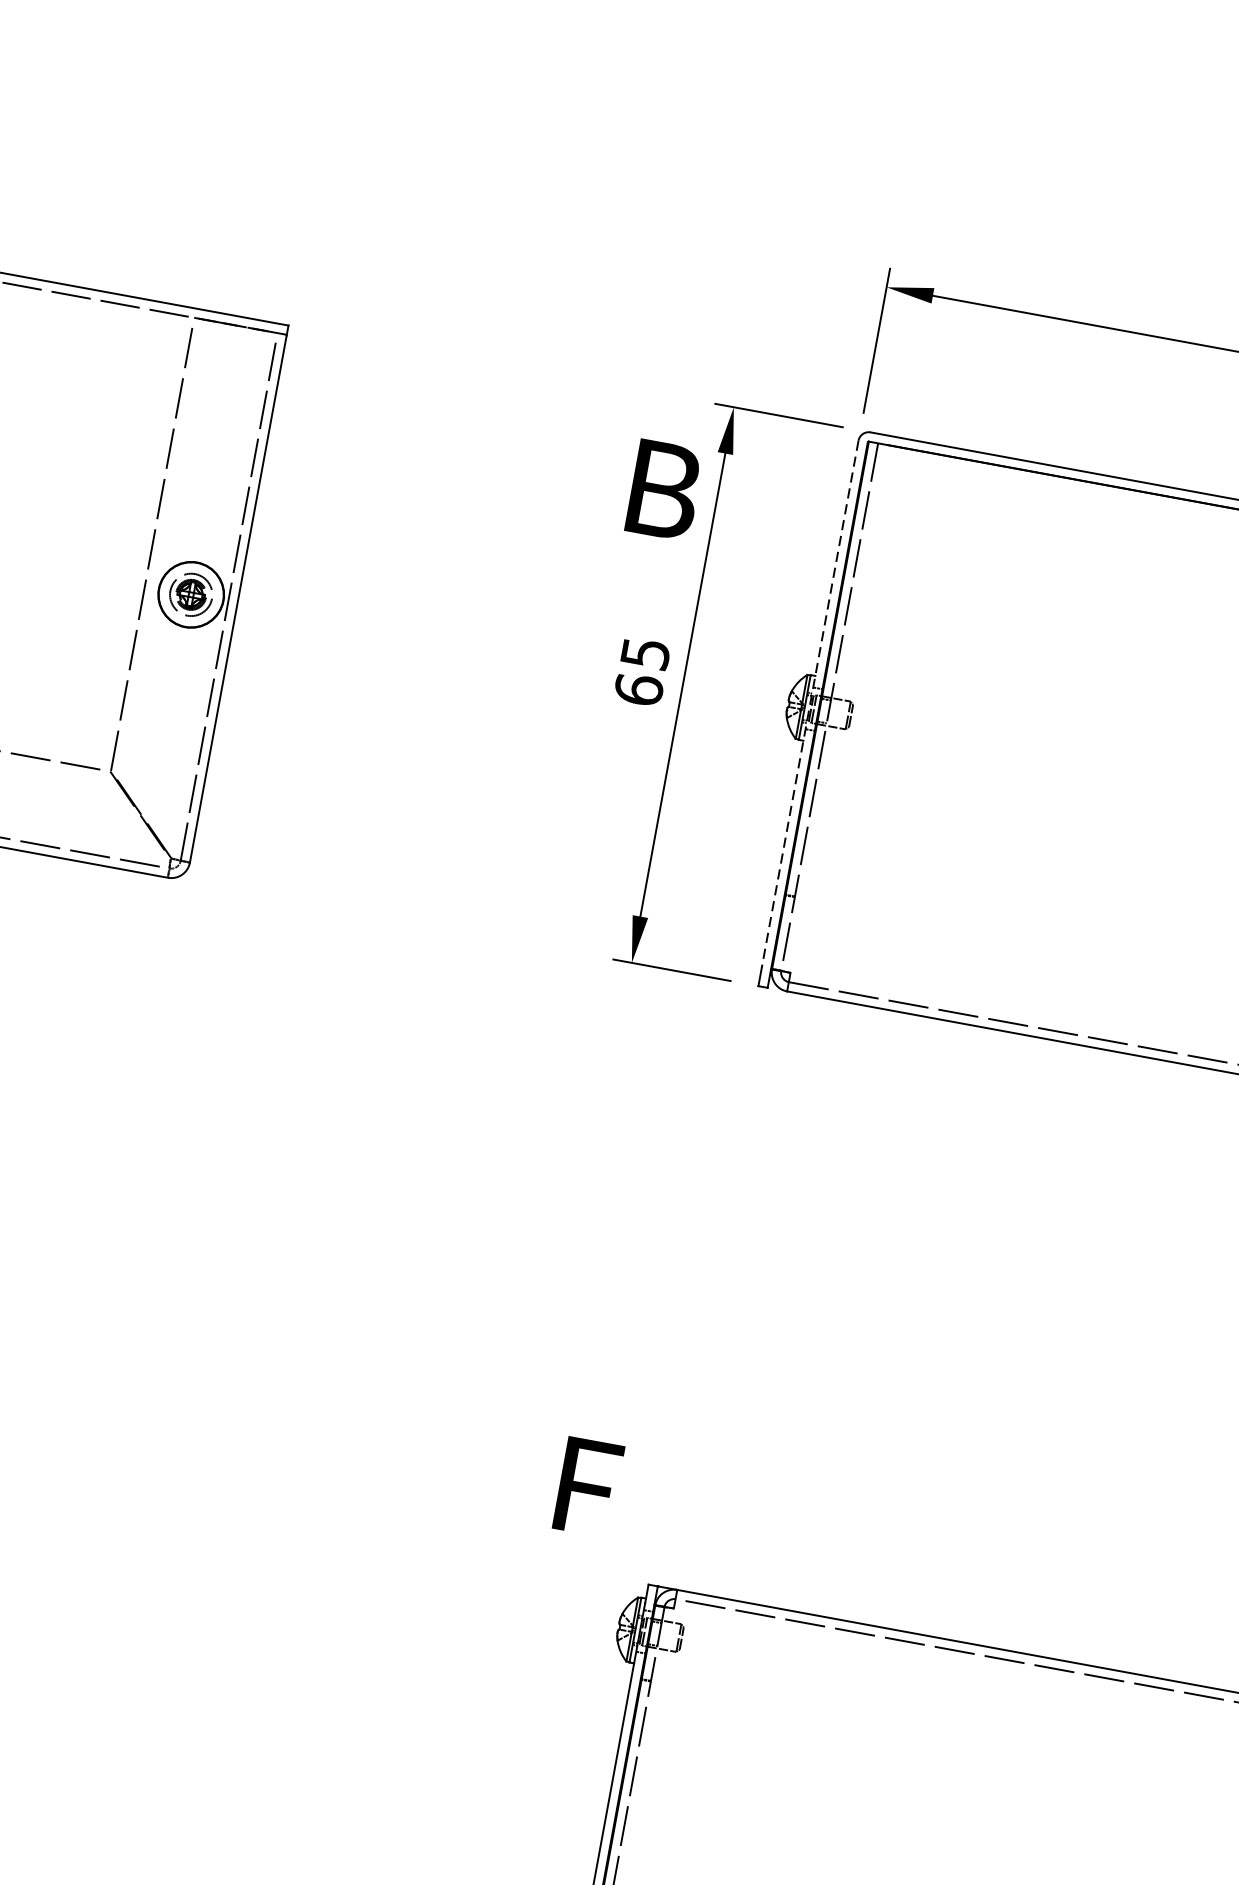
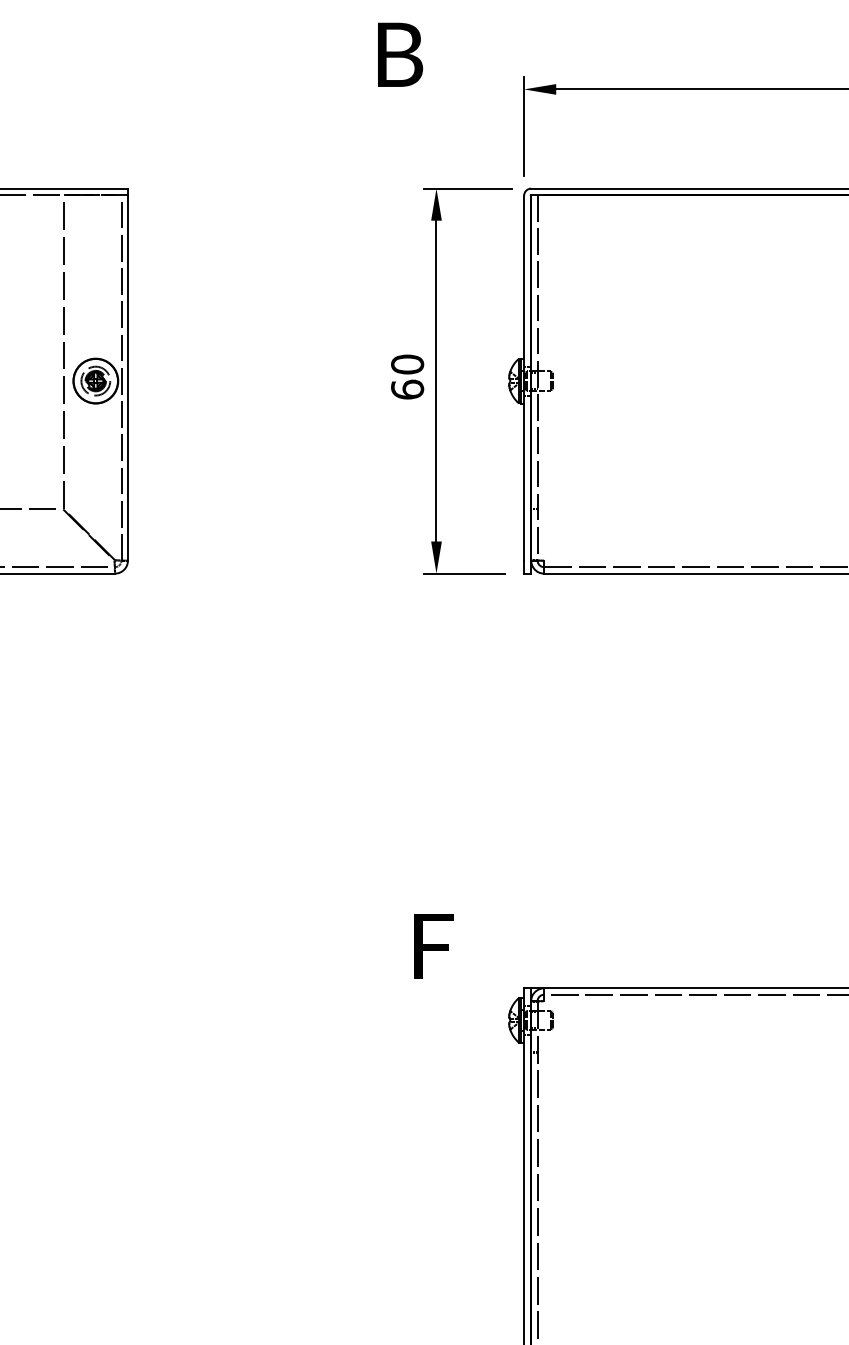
text: (665, 489) -> (400, 54), moved
text: (645, 653) -> (407, 364), 65 -> 60
line: (810, 704) -> (524, 378), dashed -> solid
text: (587, 1487) -> (433, 946), moved

